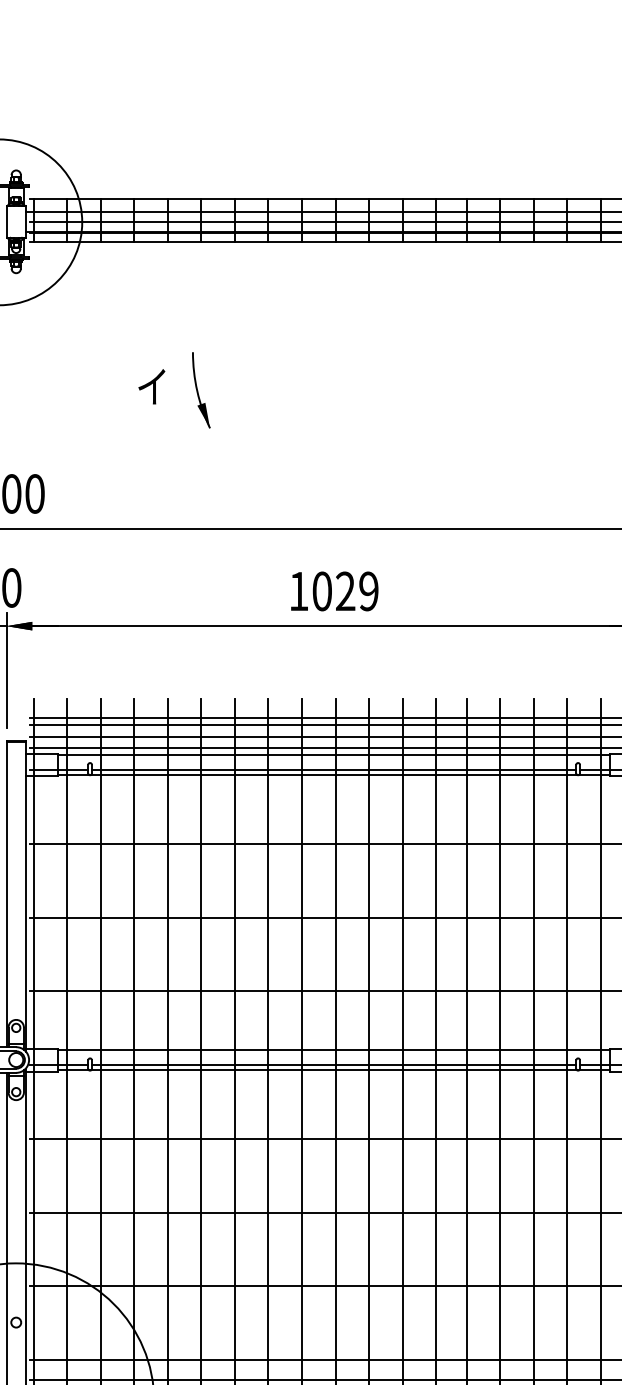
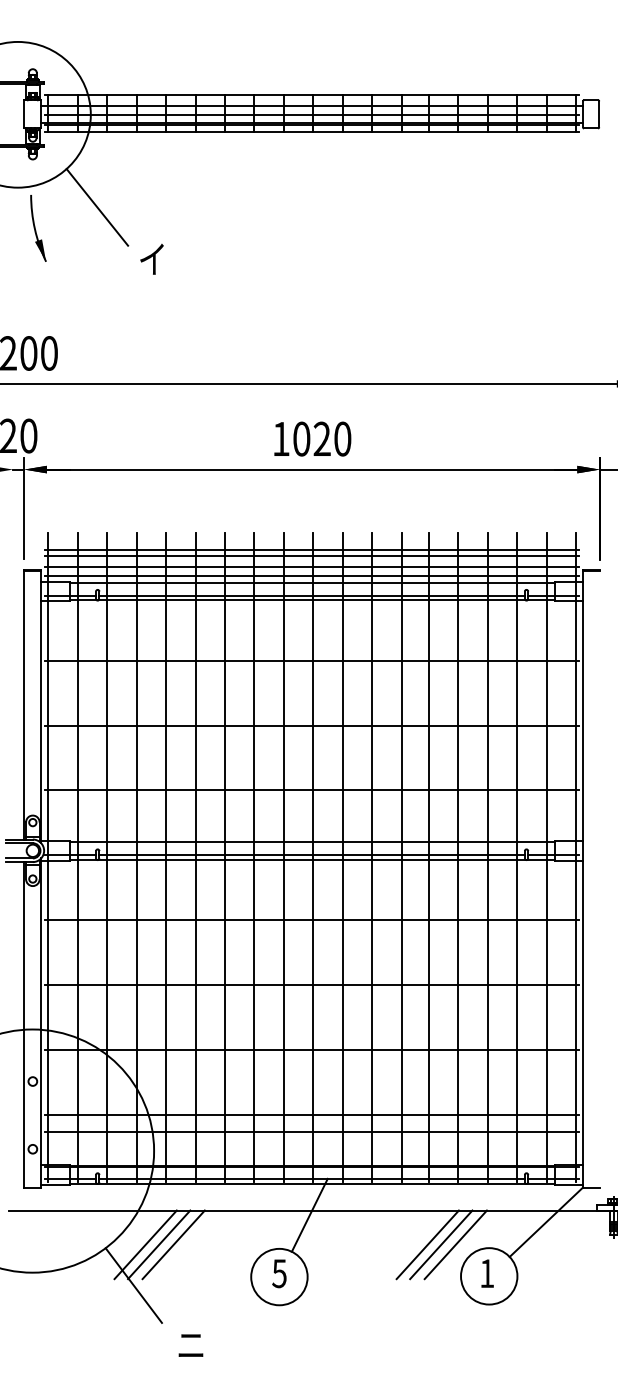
line: (89, 327) -> (97, 207), added
part: (201, 390) -> (38, 228), moved
text: (368, 590) -> (342, 438), 1029 -> 1020

